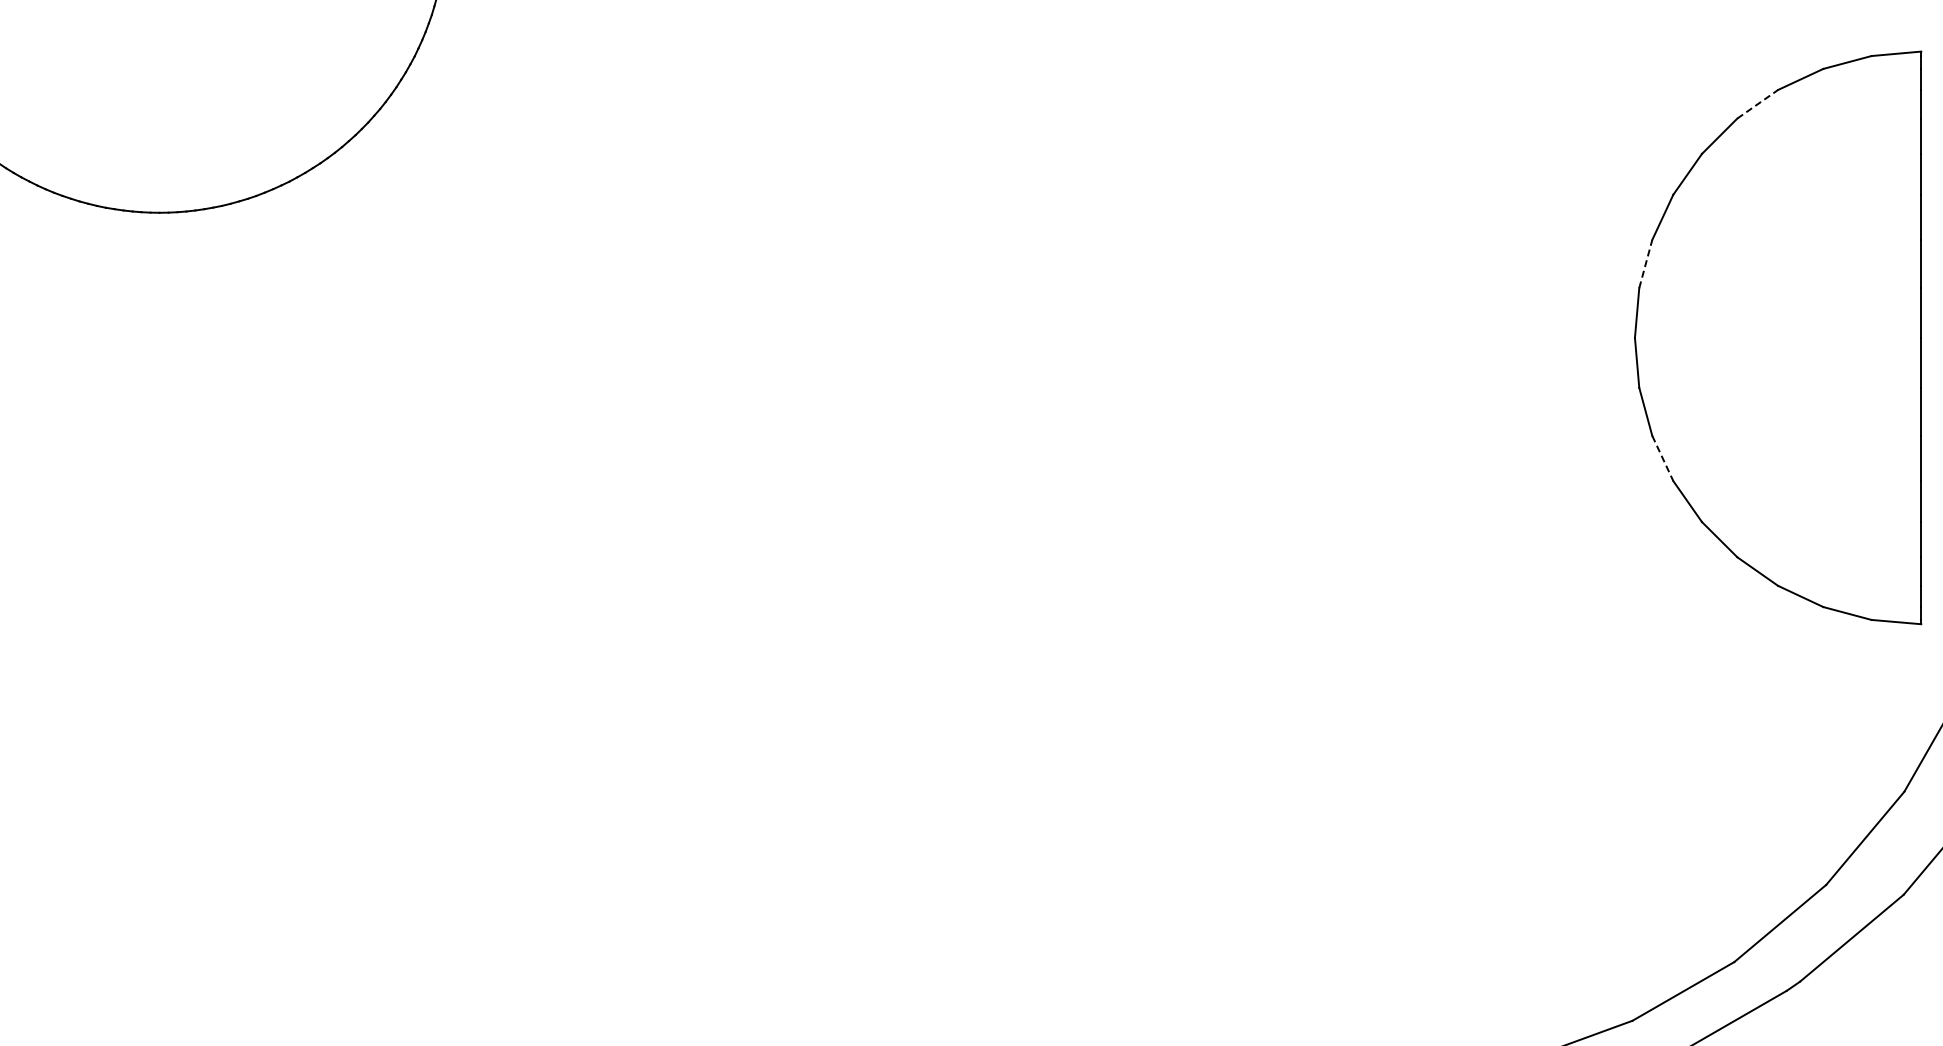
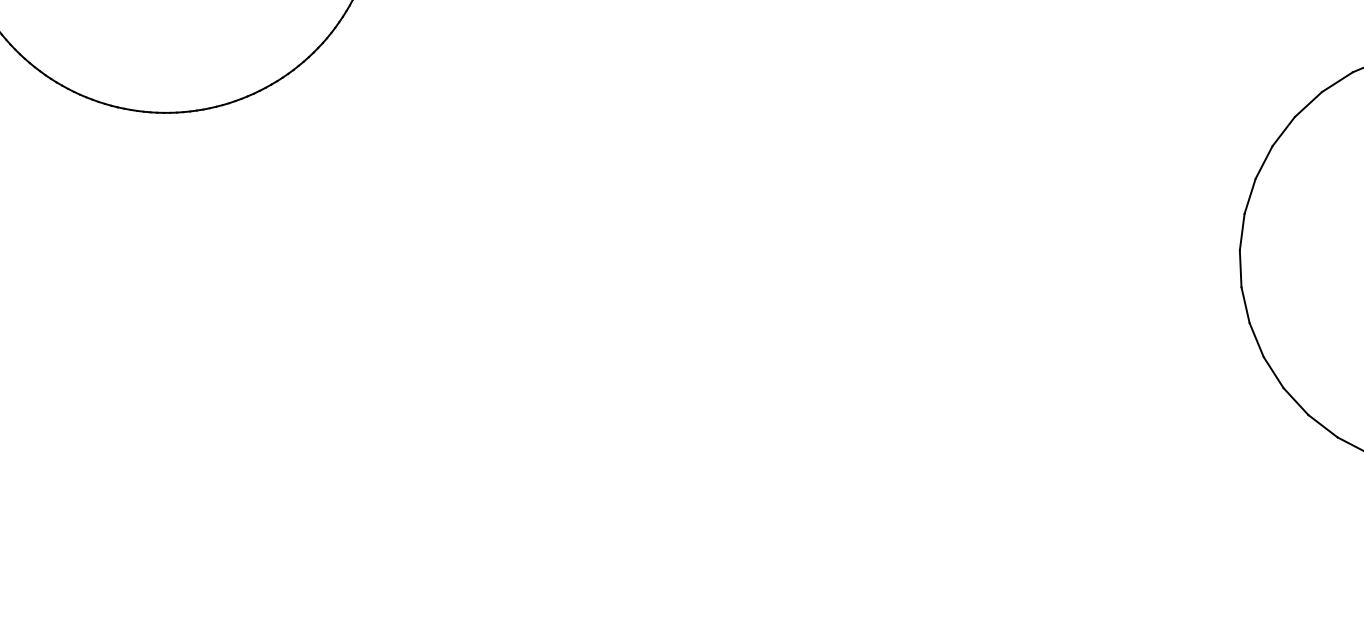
line: (1757, 104) -> (1337, 82), dashed -> solid
line: (1645, 264) -> (1249, 196), dashed -> solid
line: (1662, 458) -> (1256, 340), dashed -> solid

